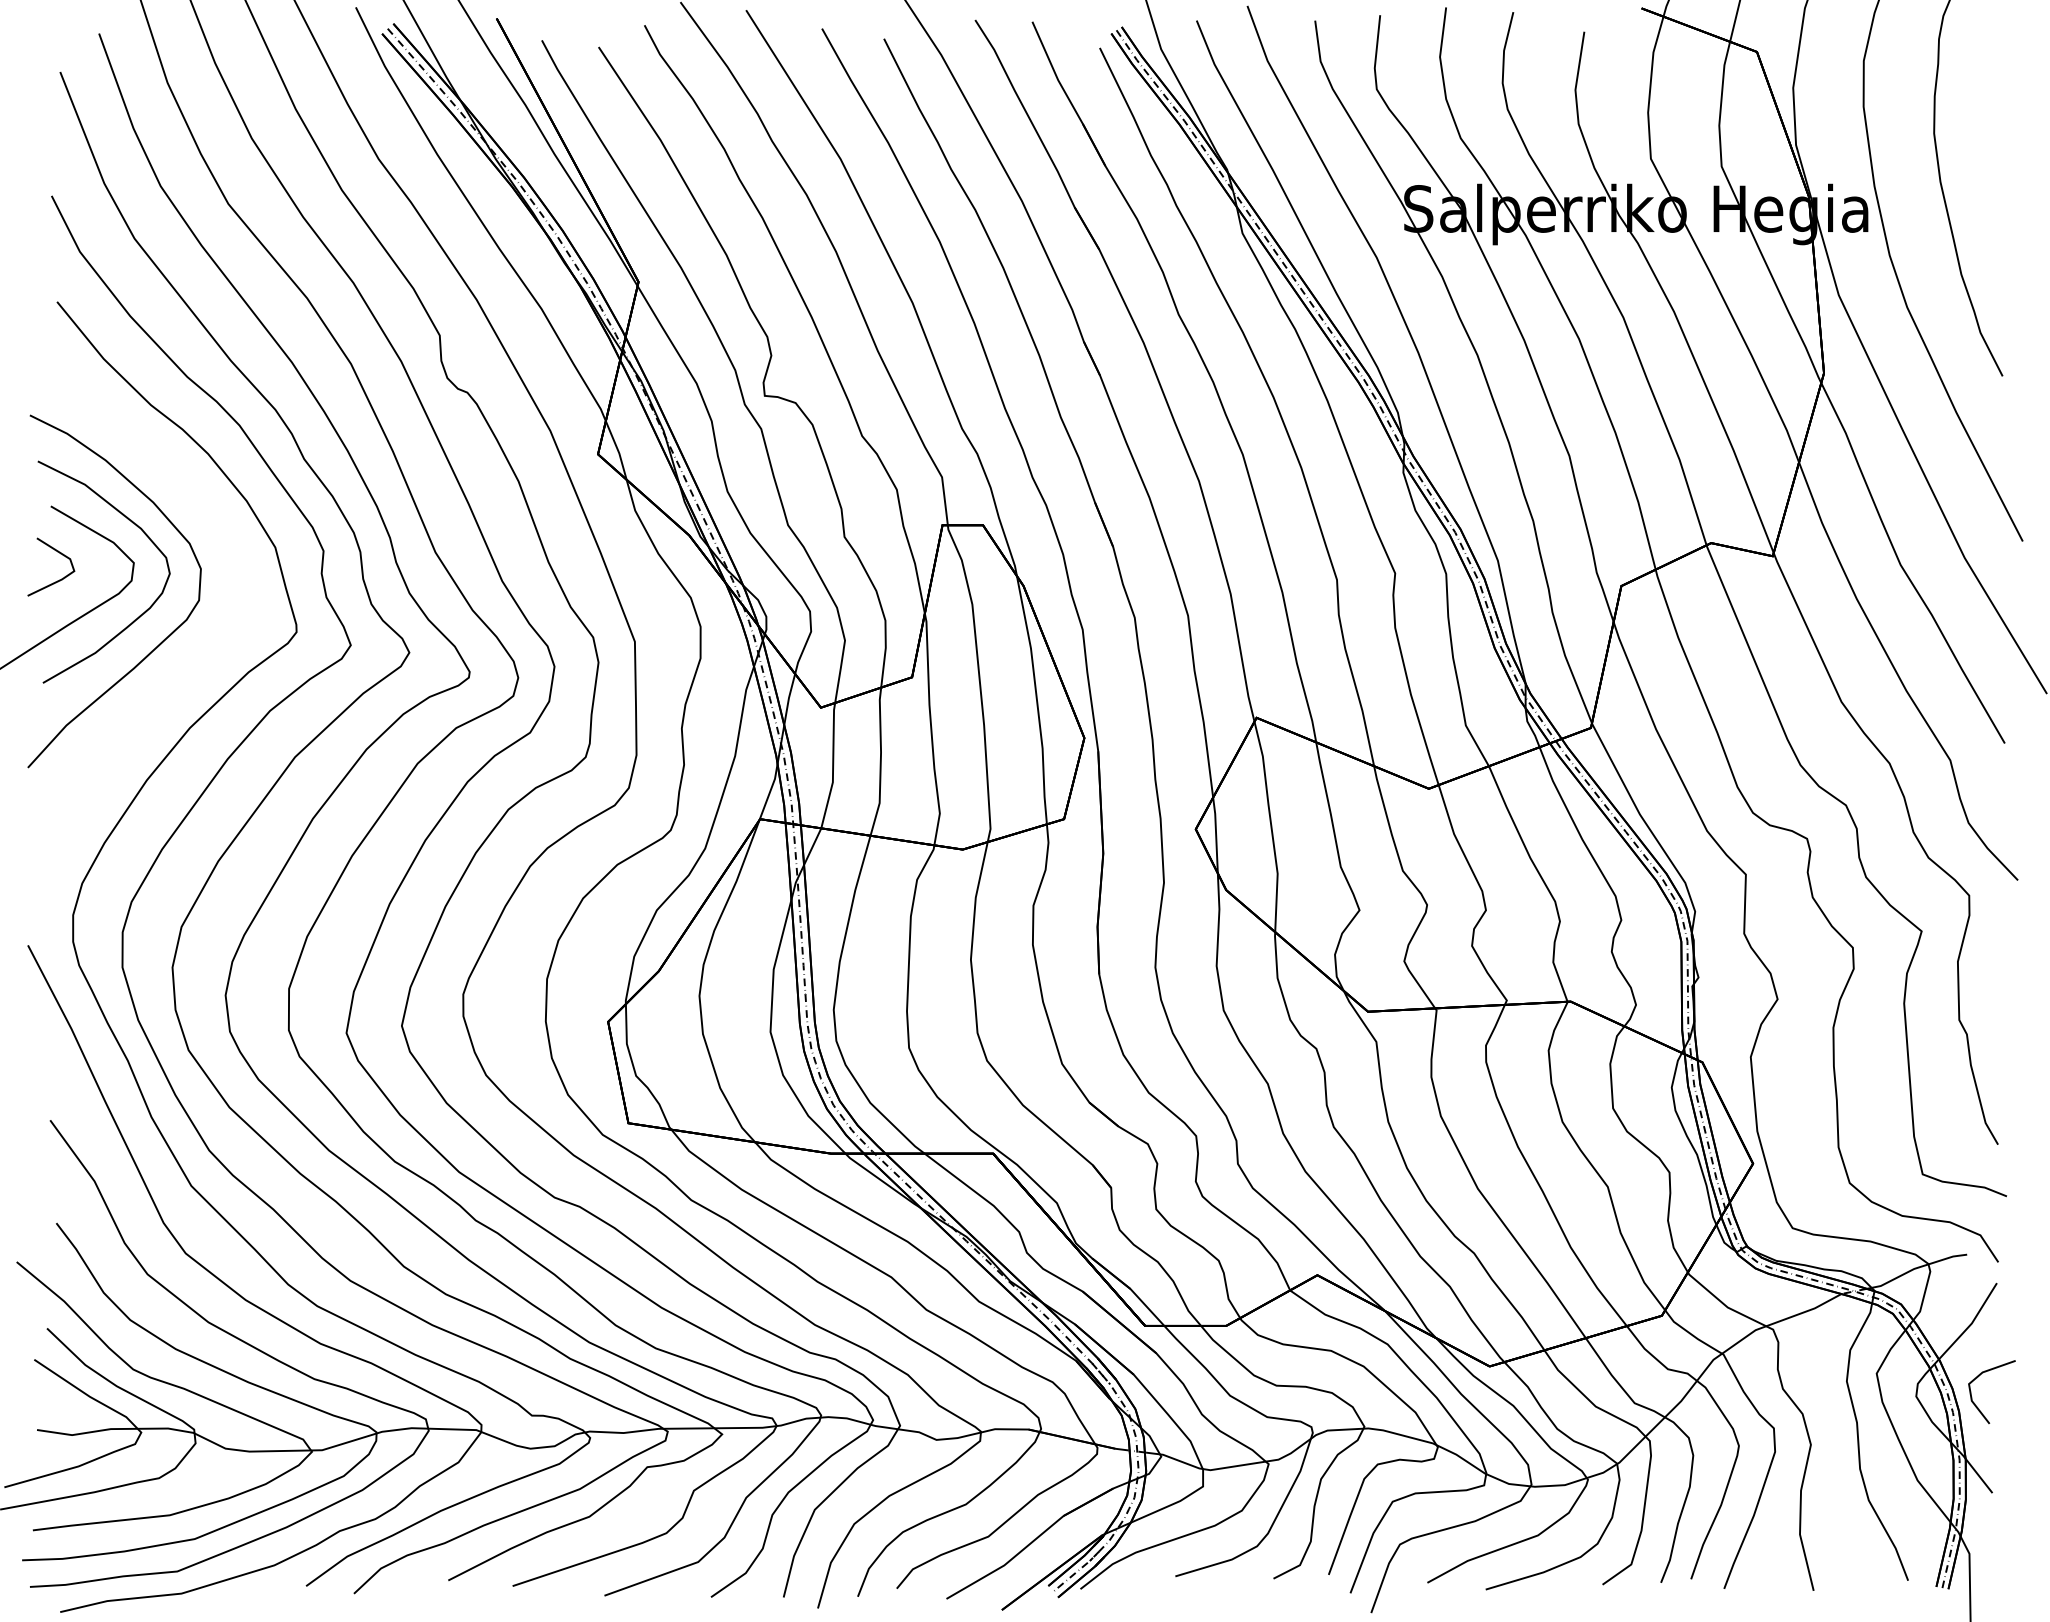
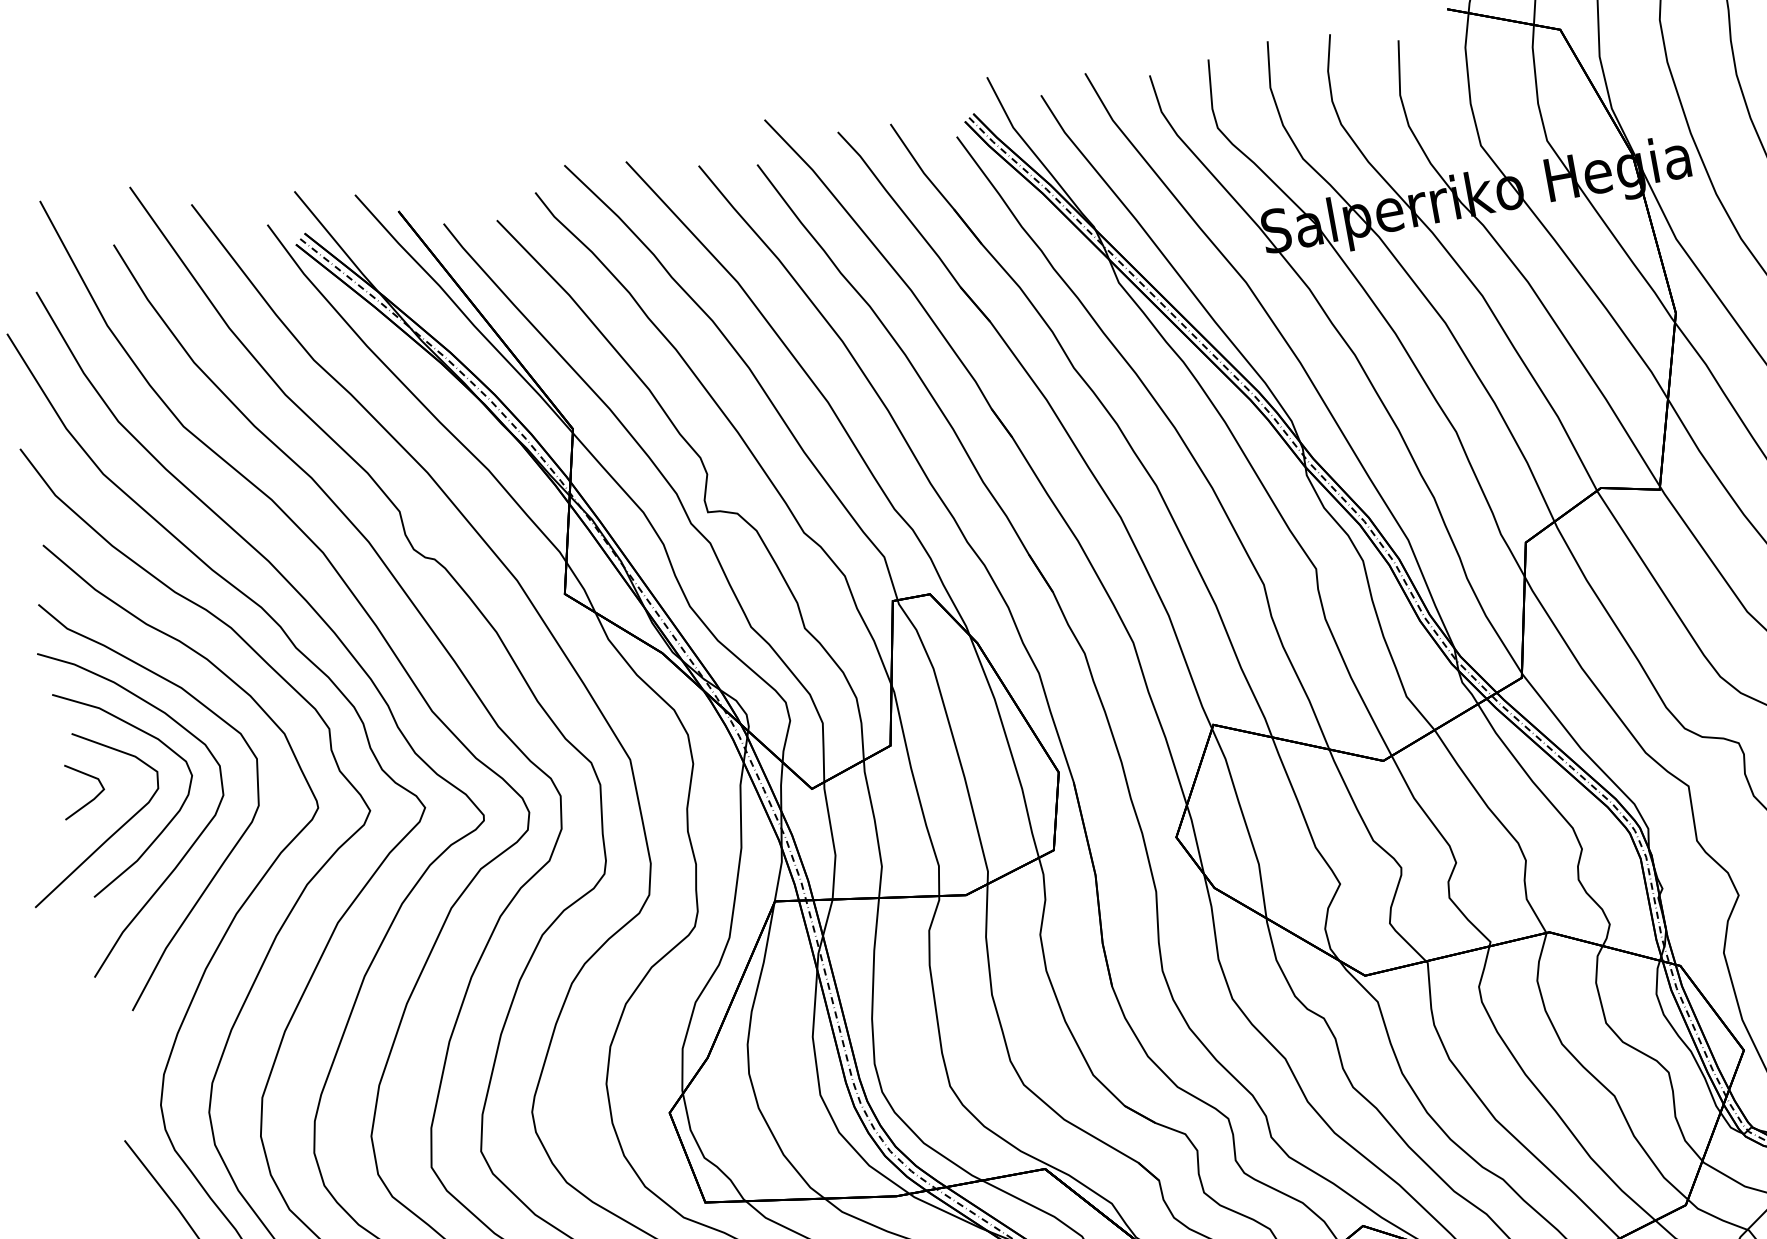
curve: (206, 650) -> (238, 839), added

